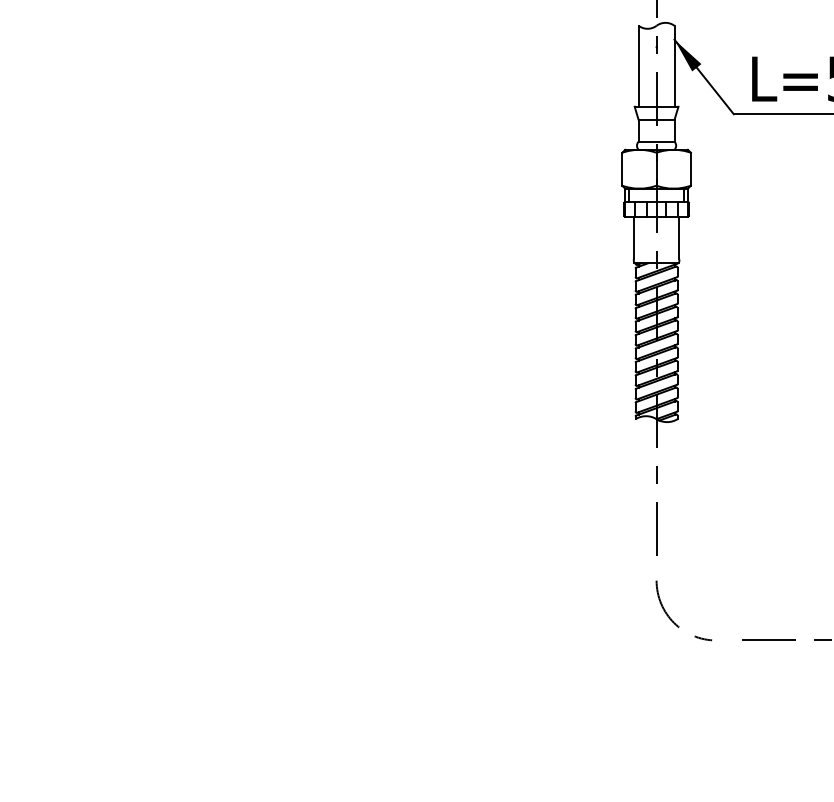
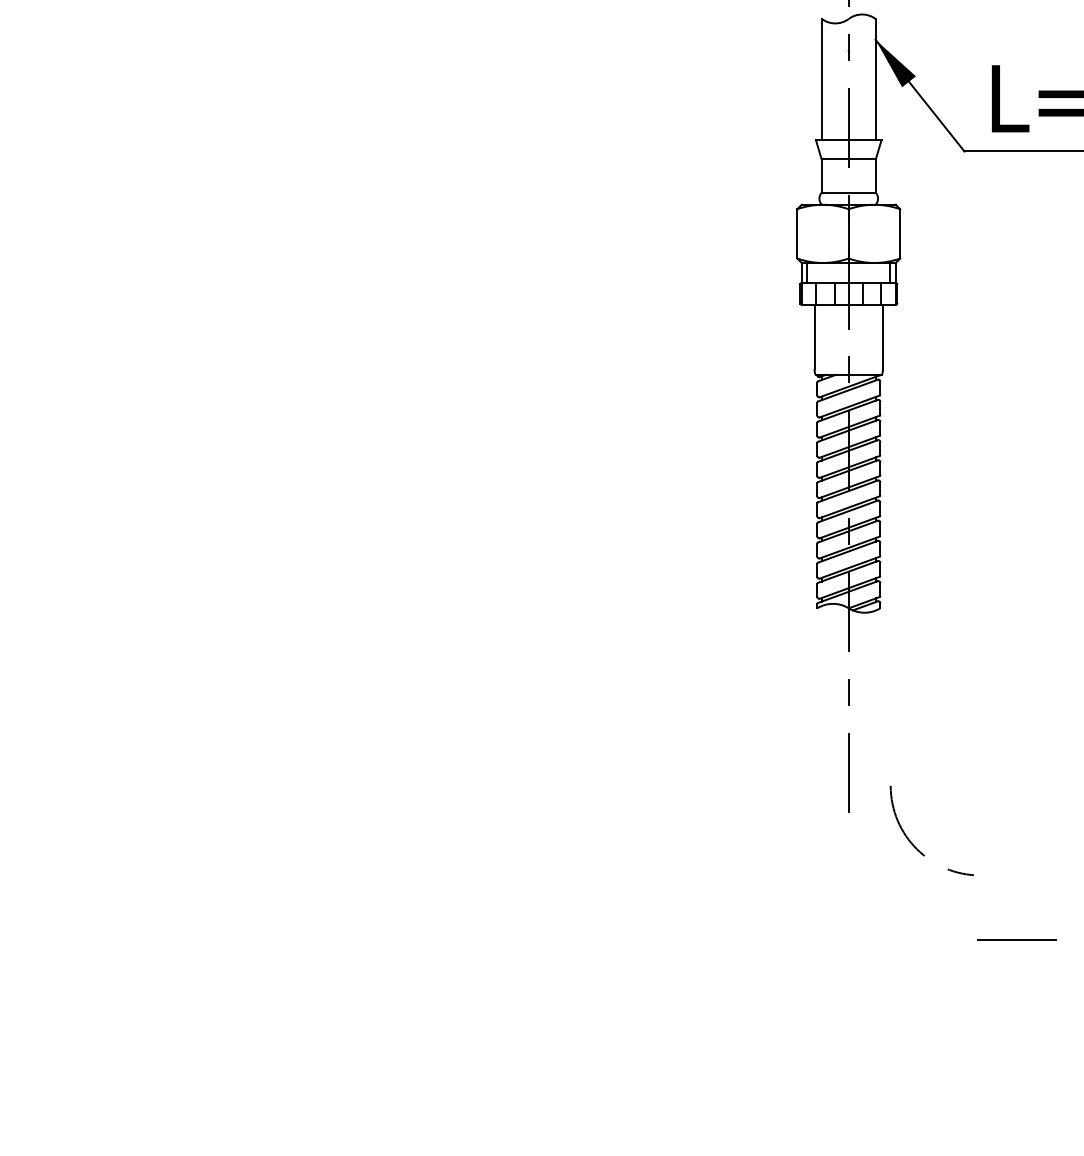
arc: (673, 620) -> (916, 845), moved

